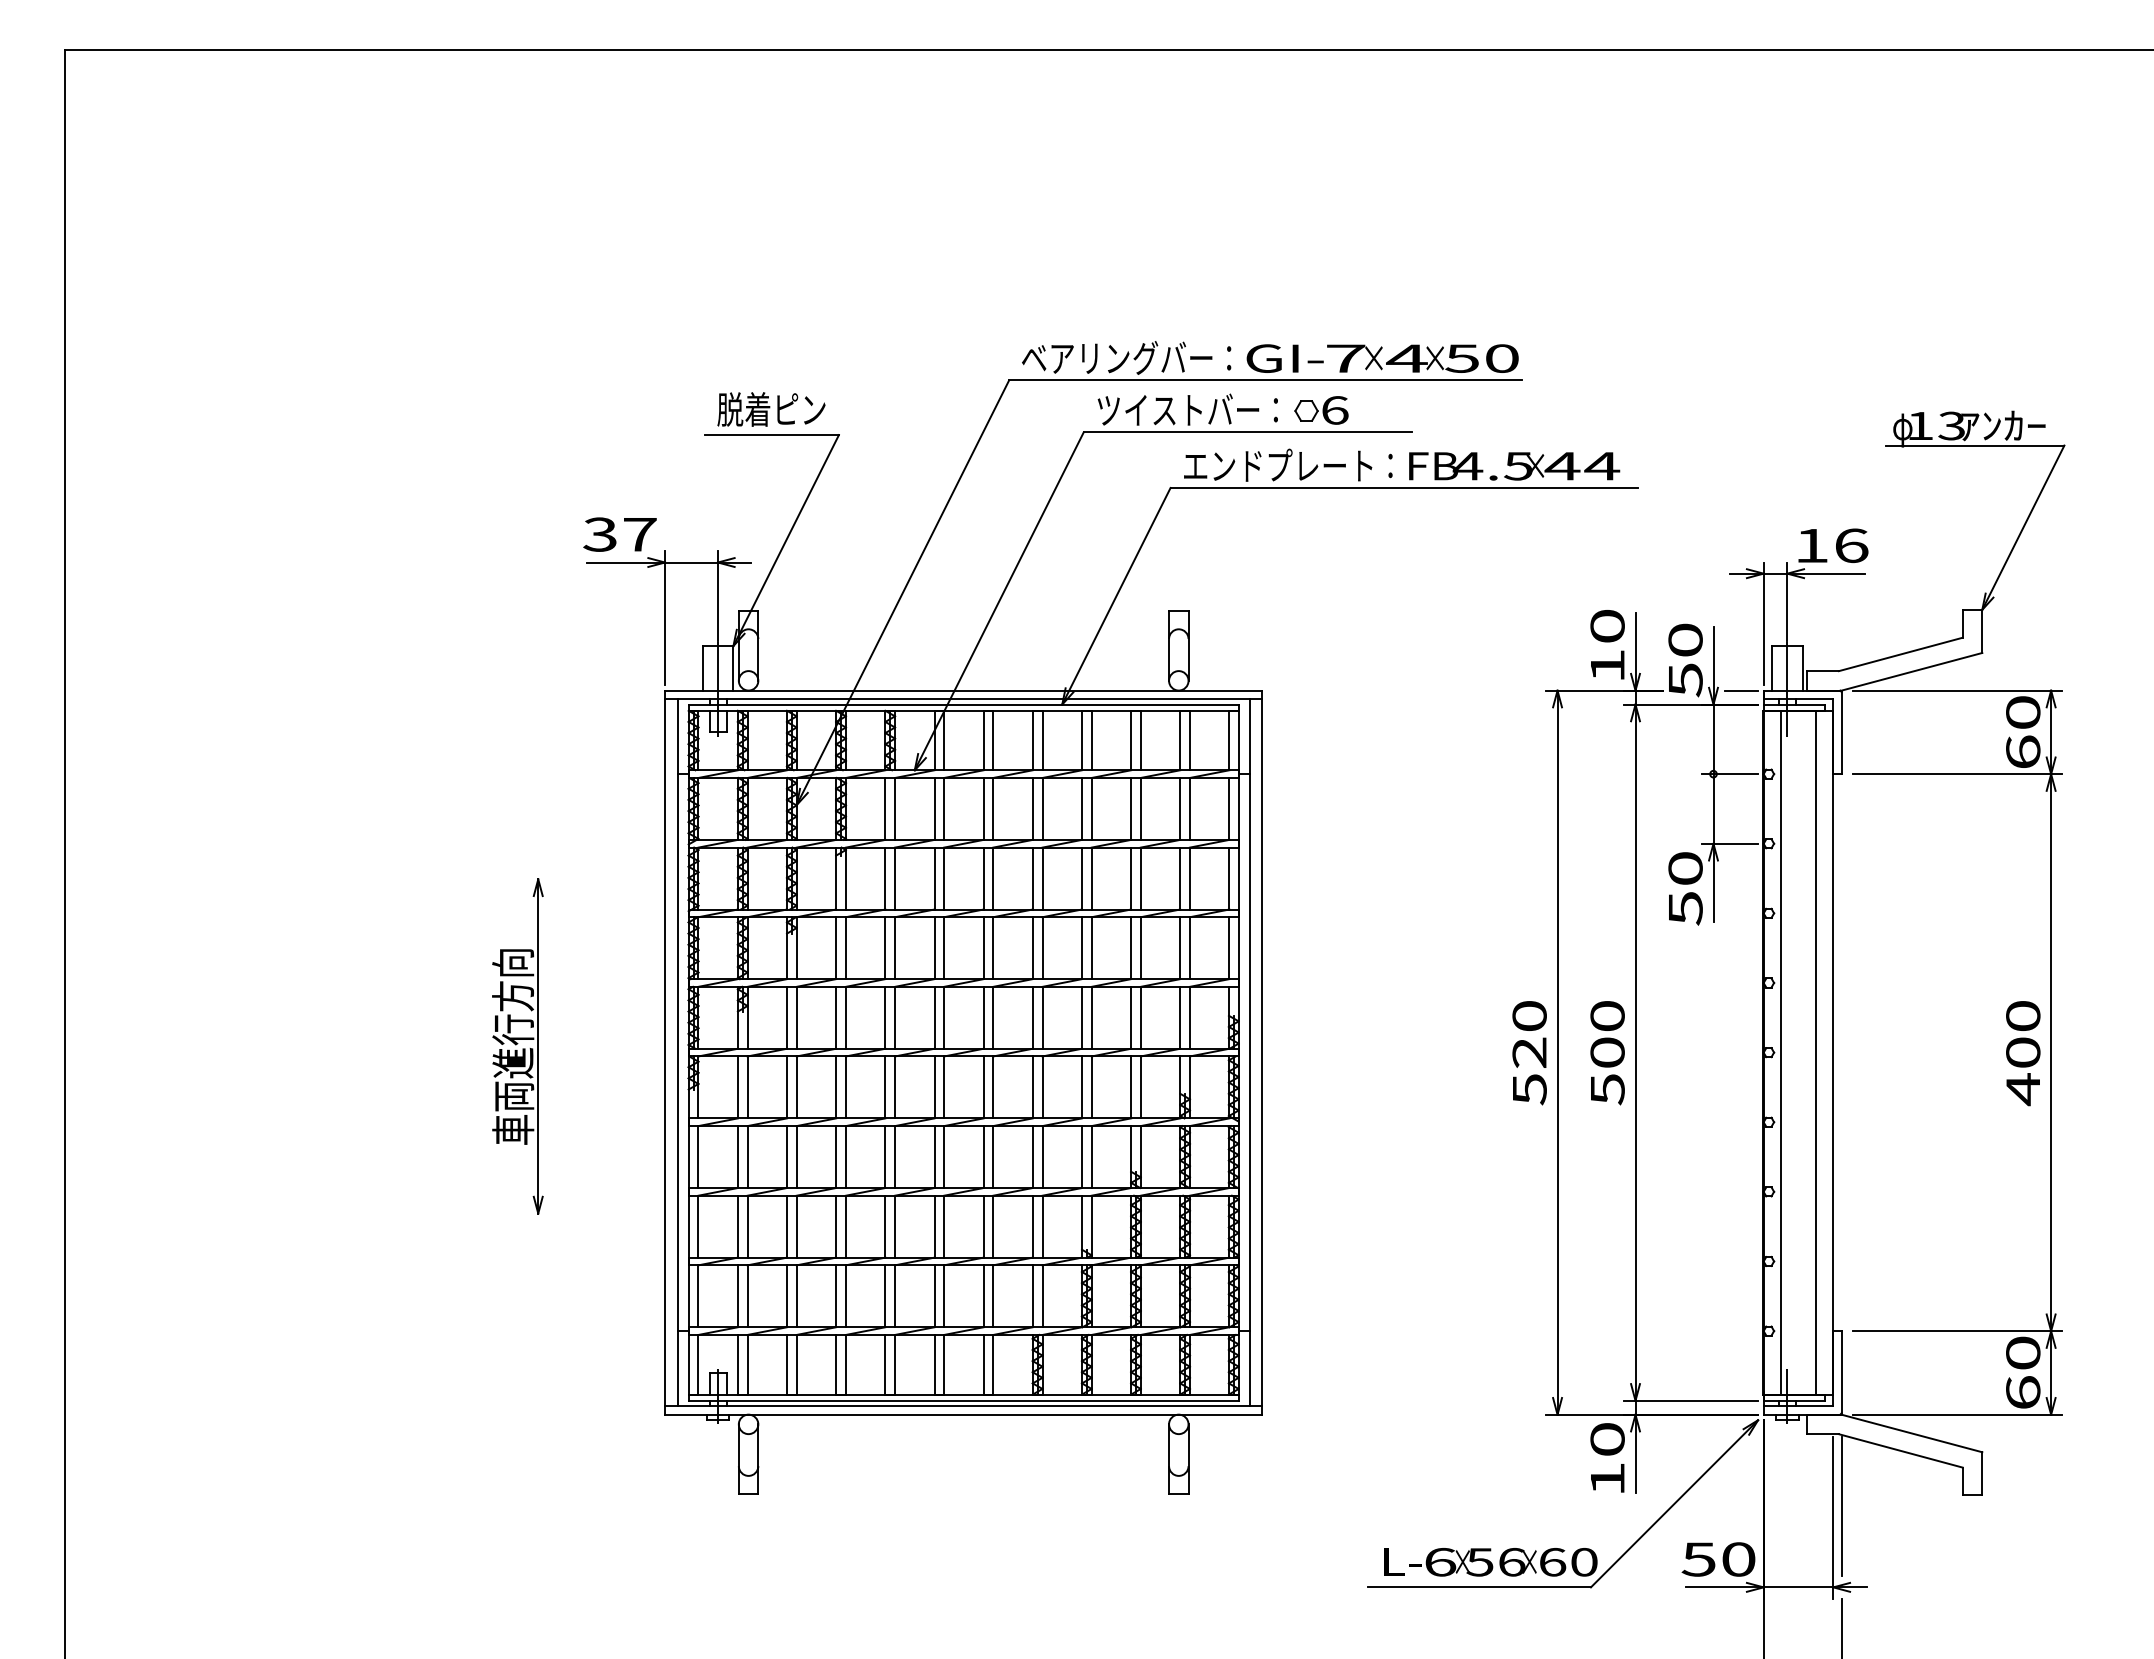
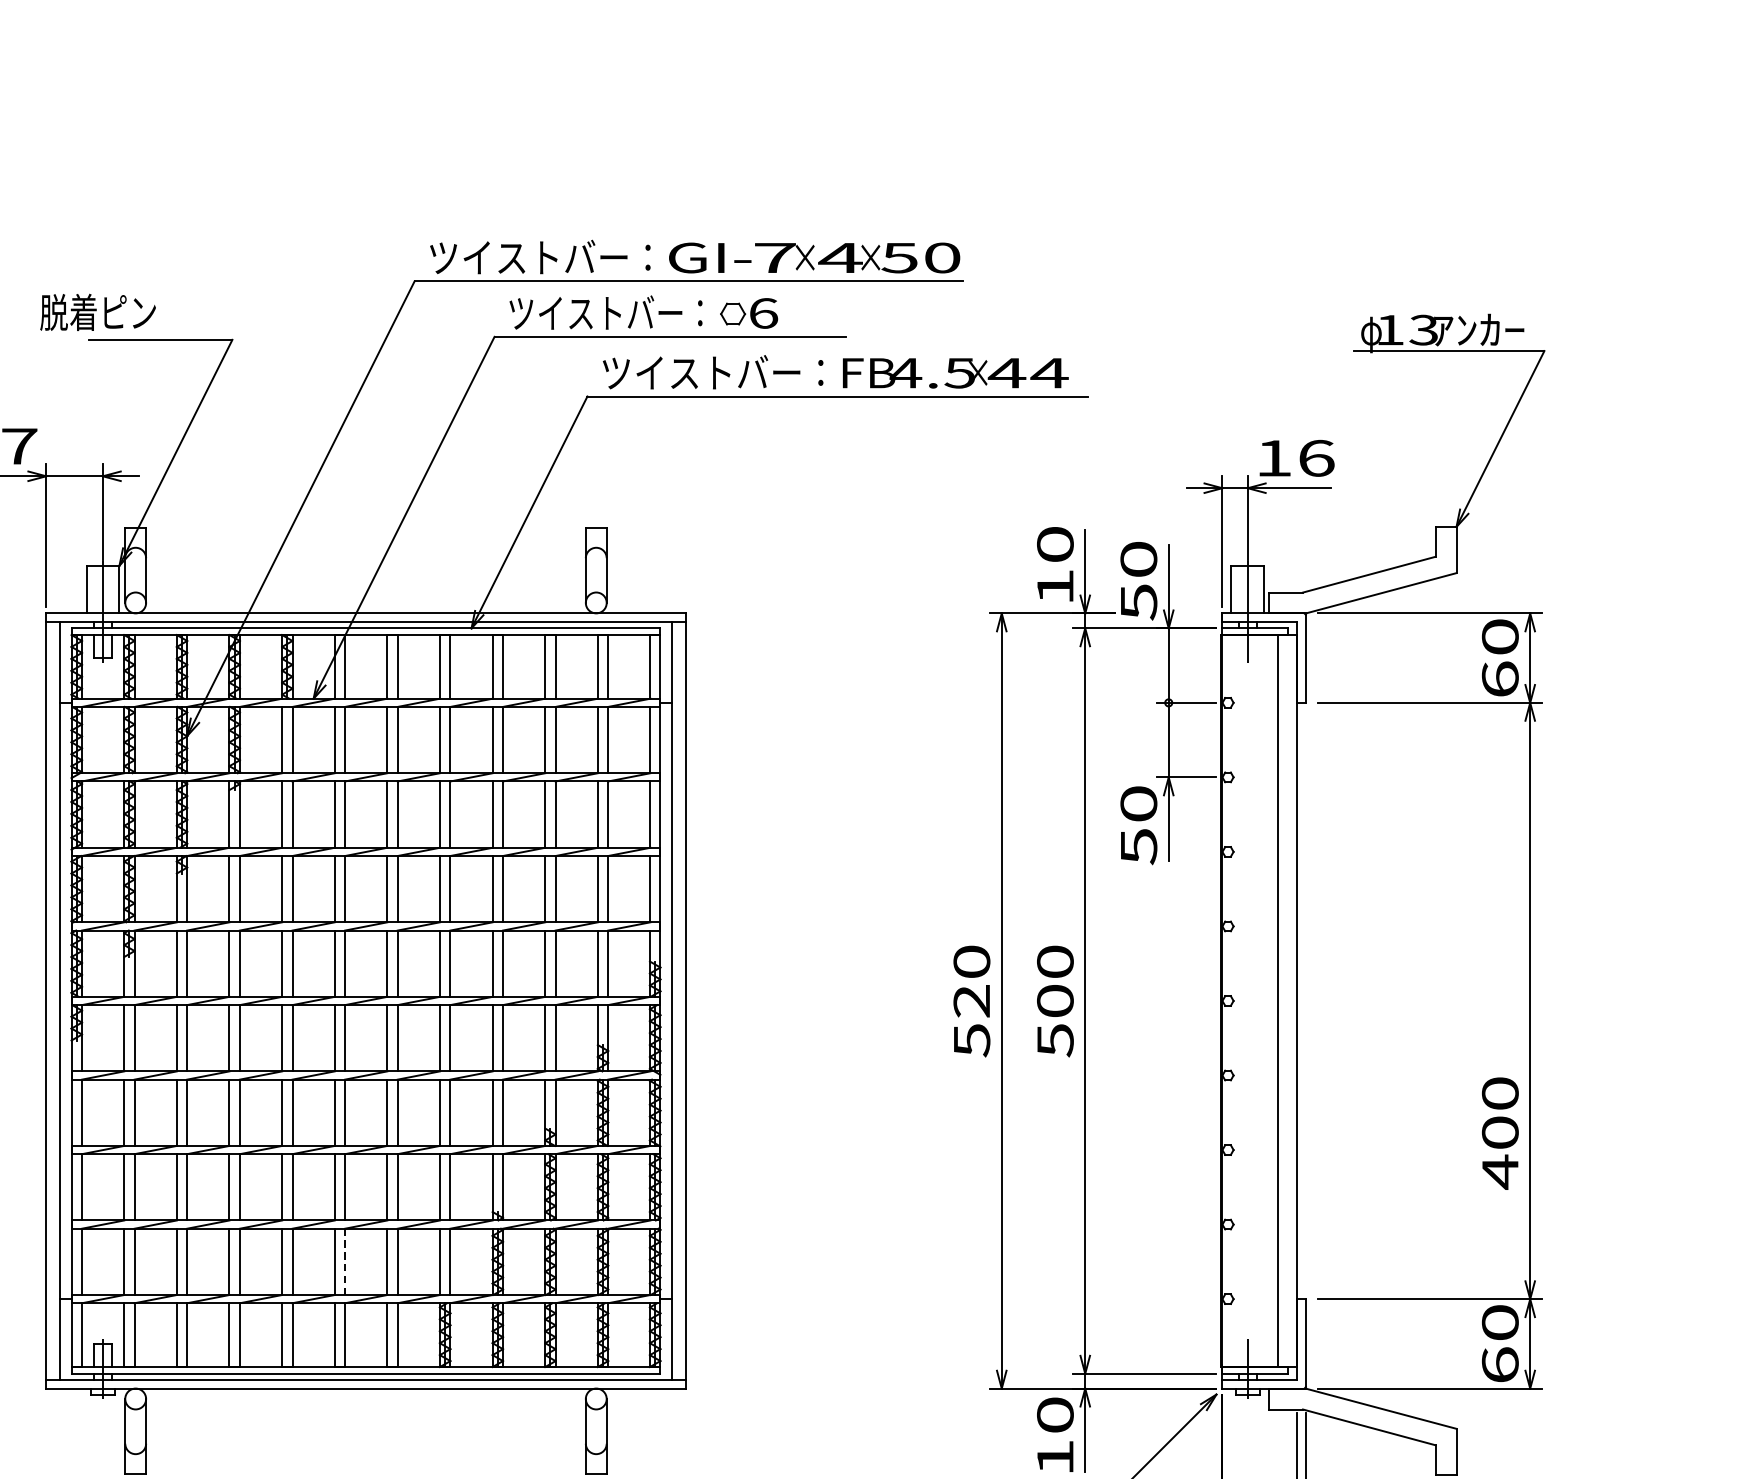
text: (1126, 357) -> (540, 256), ベアリングバー： -> ツイストバー：
text: (771, 409) -> (98, 312), moved
text: (1288, 464) -> (713, 371), エンドプレート： -> ツイストバー：
line: (1741, 690) -> (1198, 613), removed
line: (1781, 1052) -> (1241, 1000), removed
text: (2023, 1053) -> (1500, 1133), moved
line: (944, 1296) -> (345, 1262), solid -> dashed

